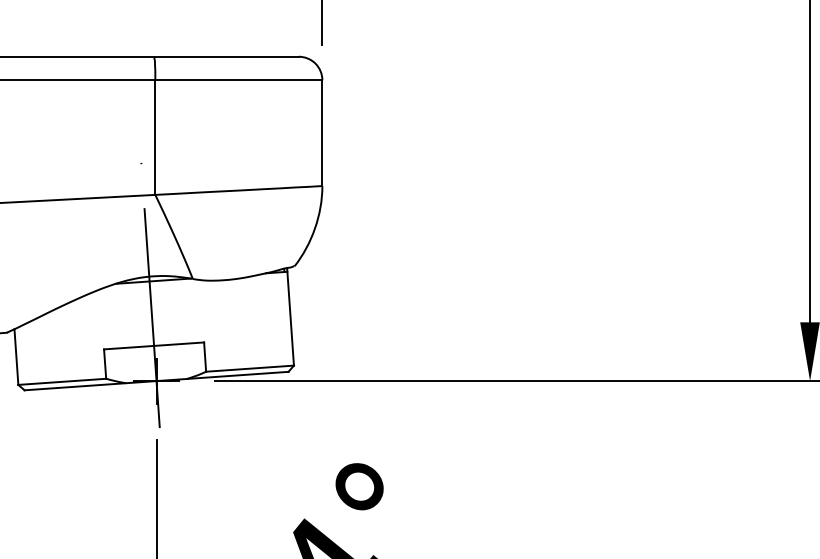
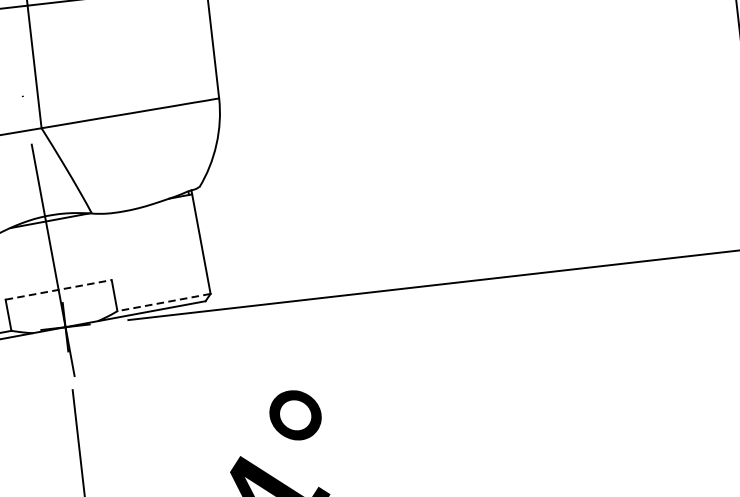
line: (154, 345) -> (59, 289), solid -> dashed
line: (249, 368) -> (163, 302), solid -> dashed

